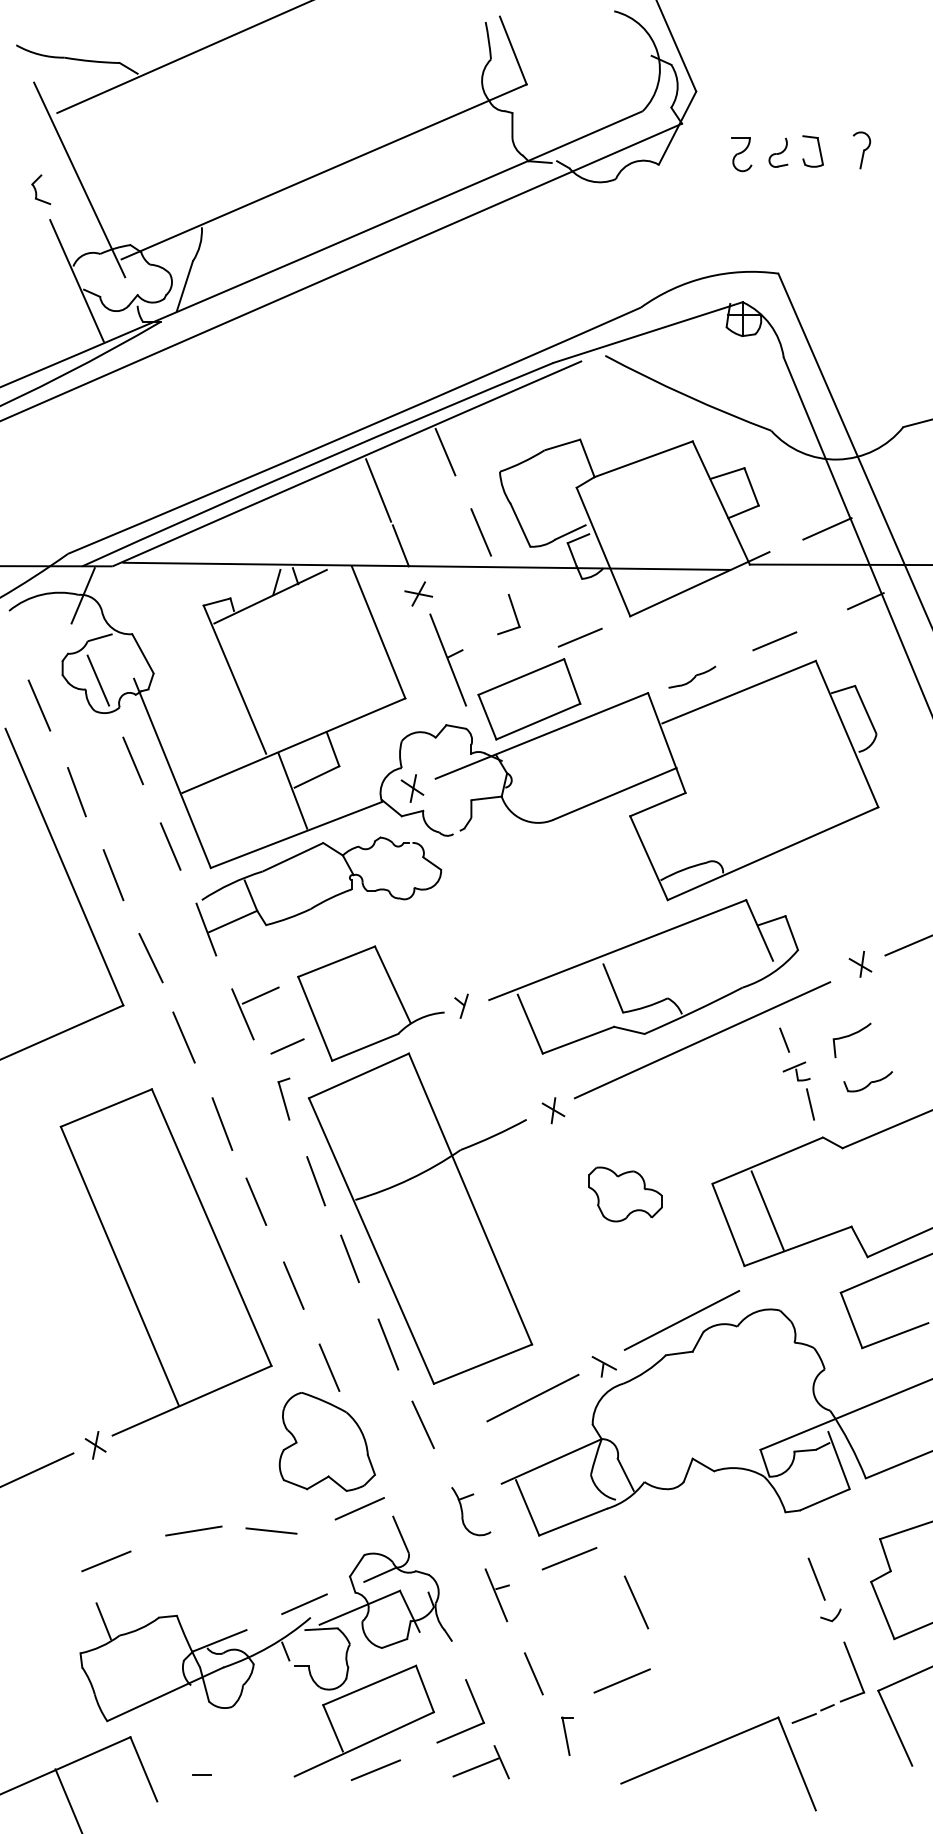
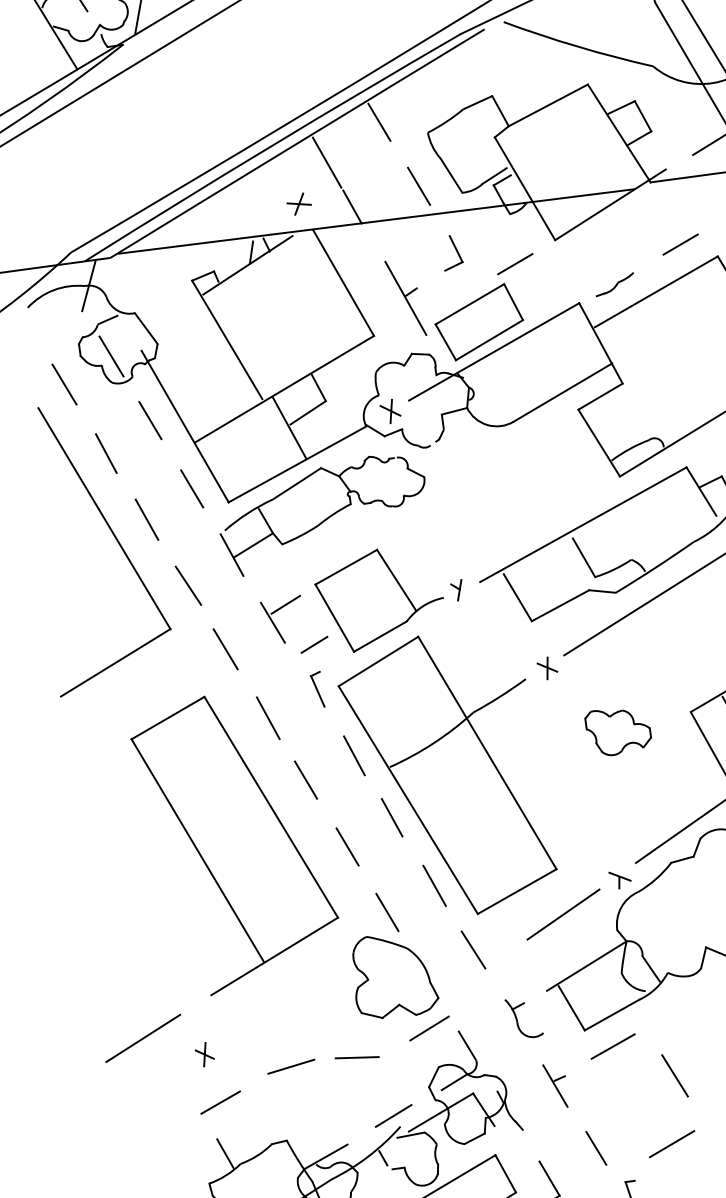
part: (418, 593) -> (298, 203), moved
part: (95, 1445) -> (204, 1054), moved

